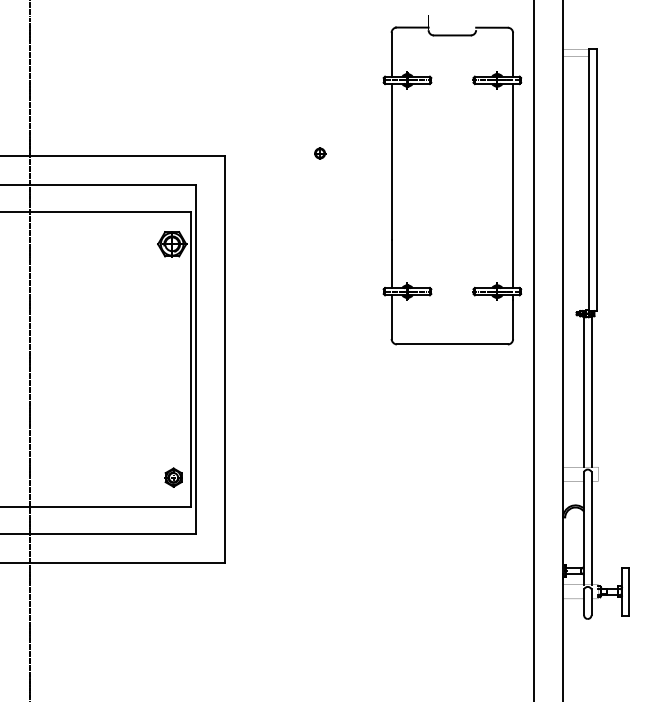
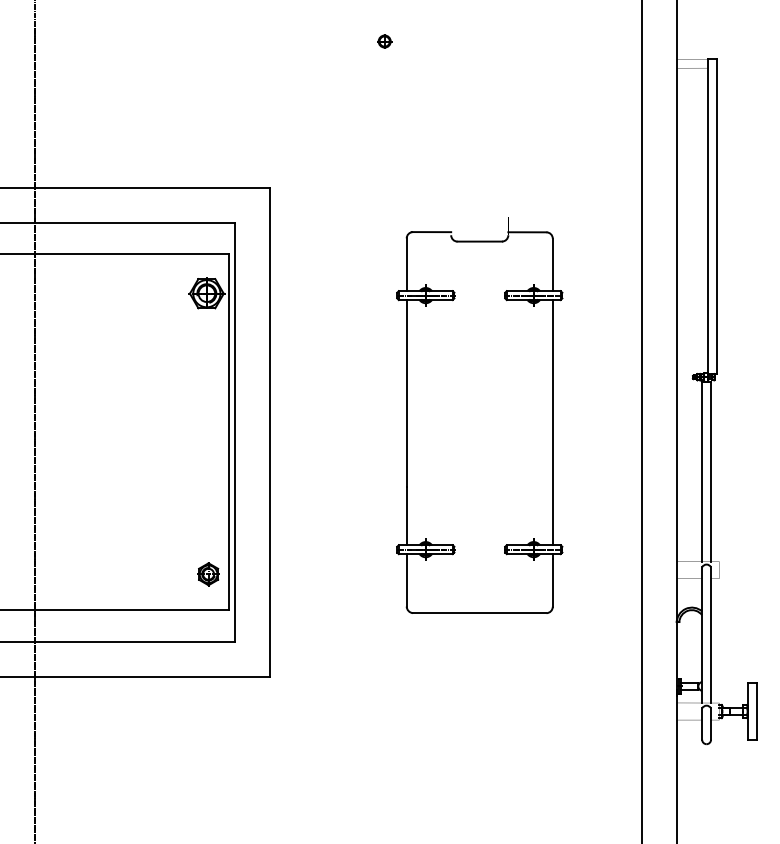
part: (319, 153) -> (384, 41), moved
part: (392, 180) -> (407, 415), moved

